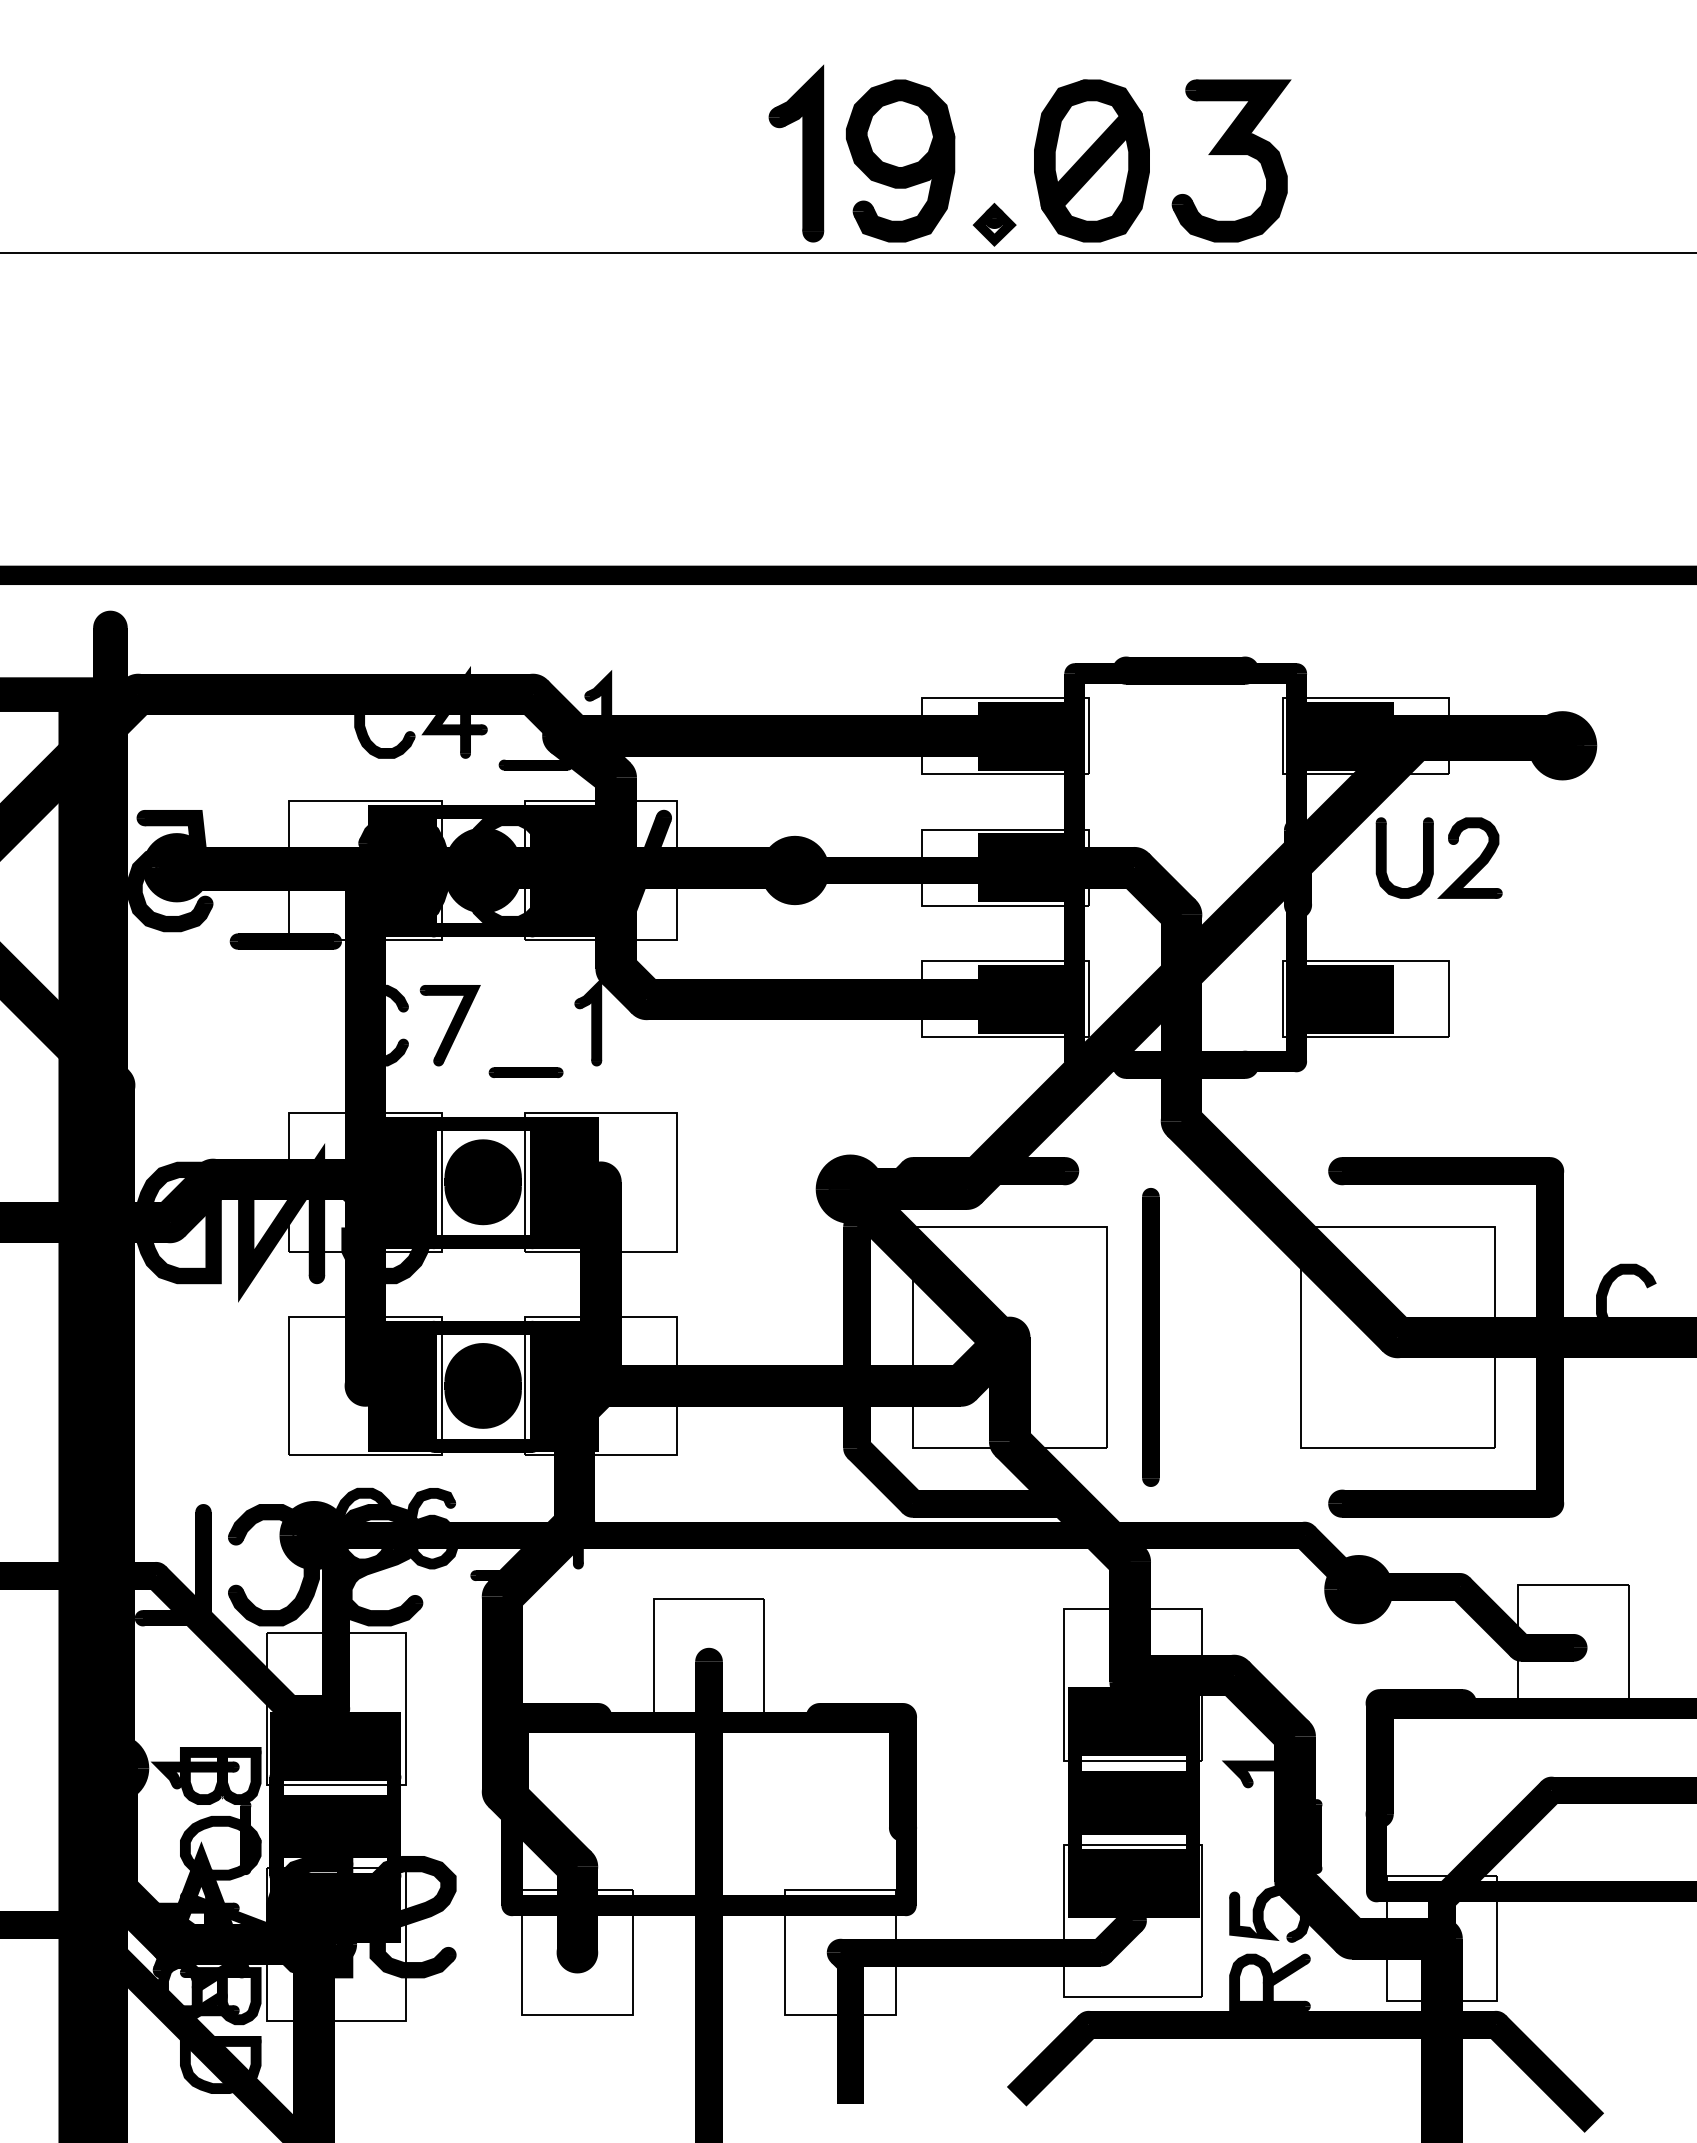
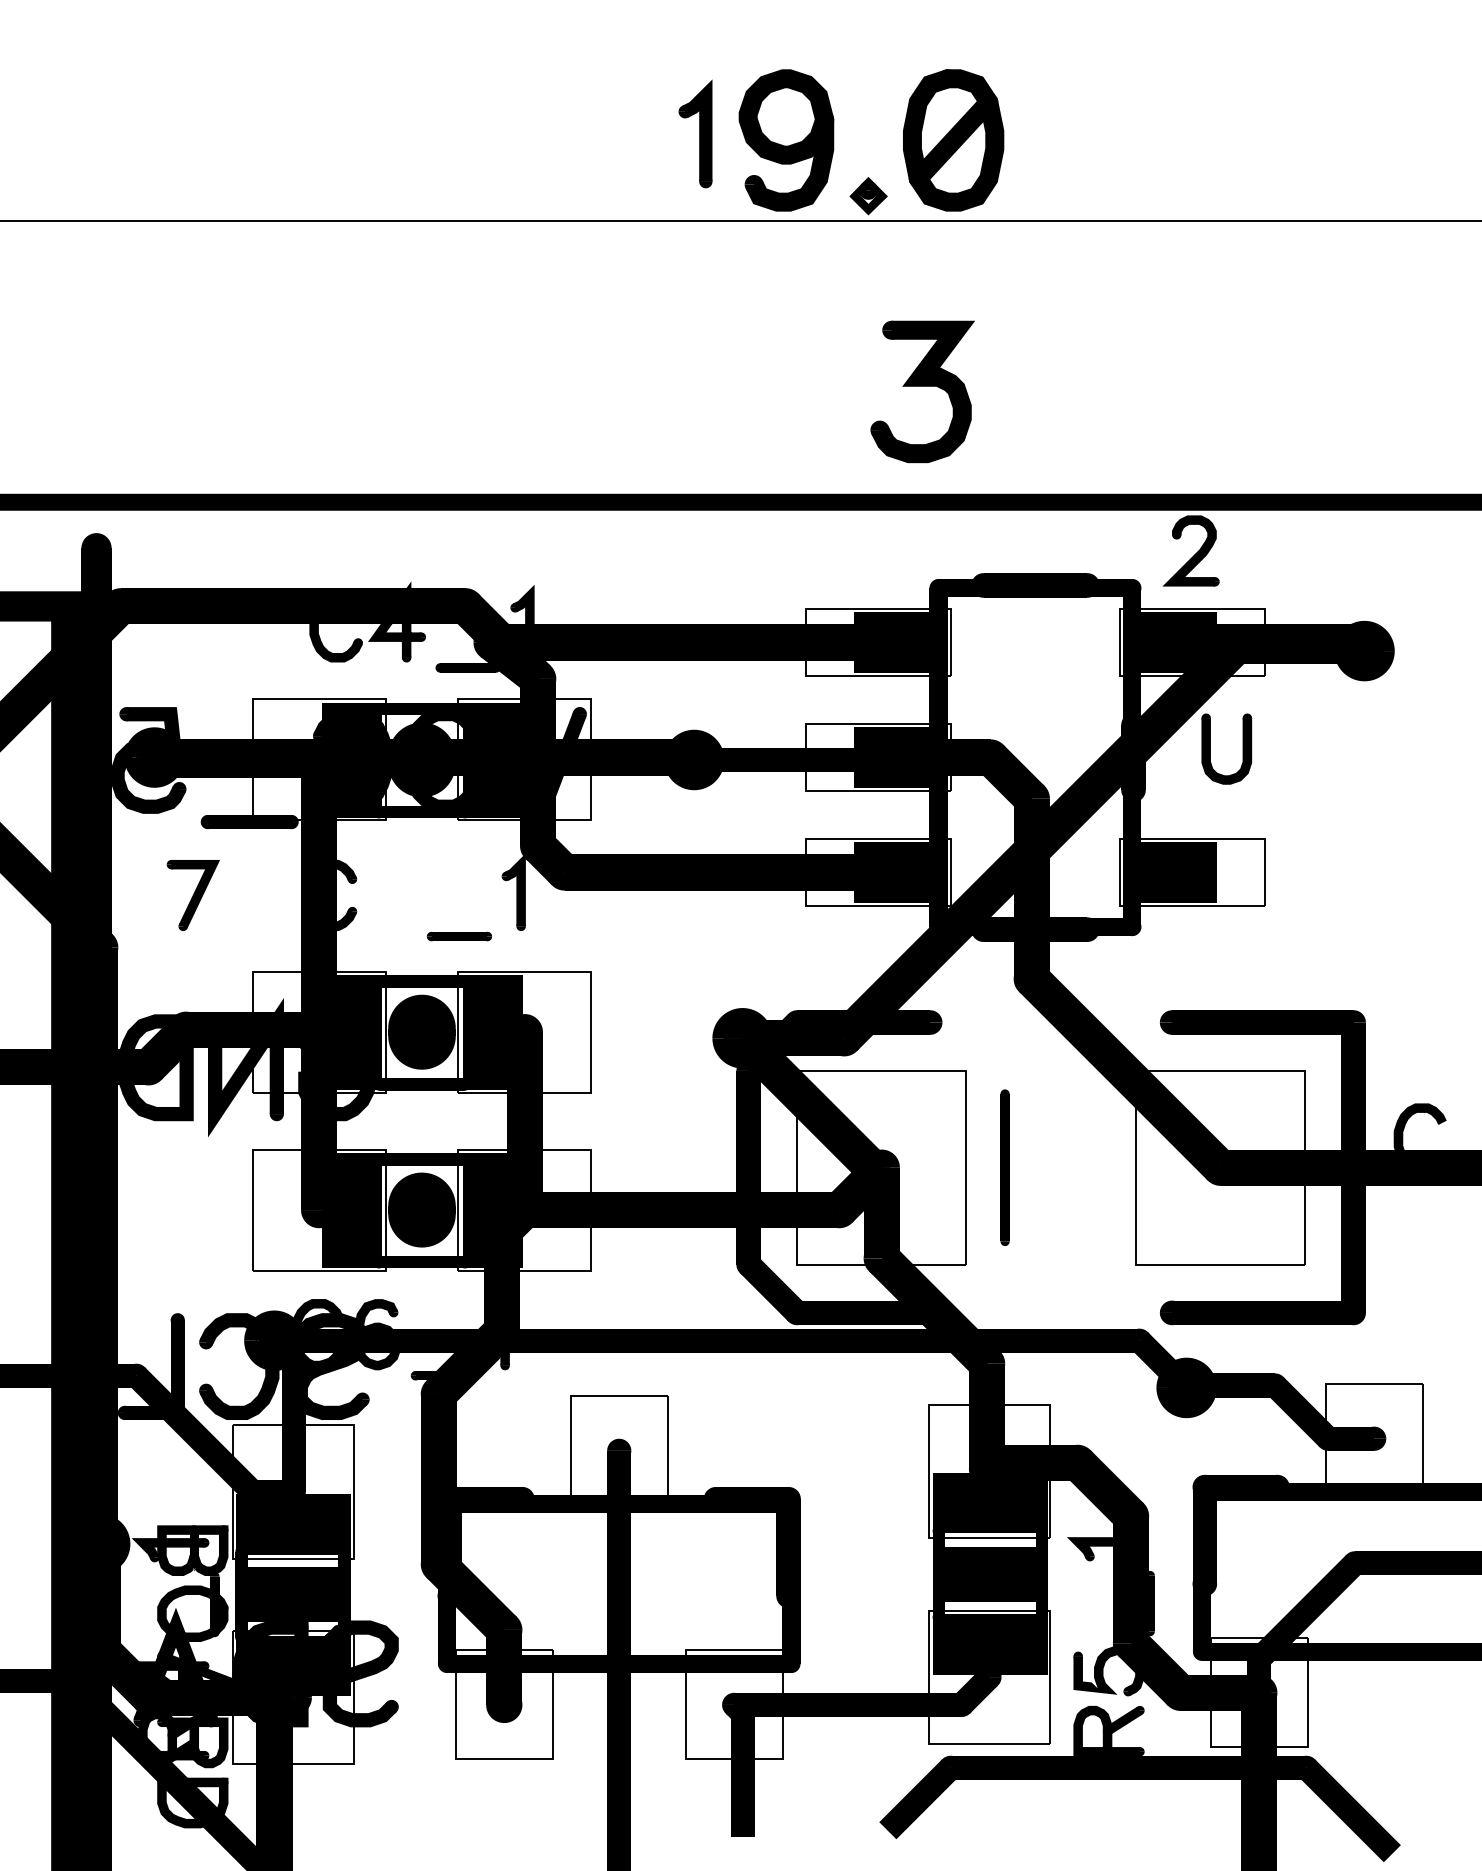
part: (796, 153) -> (695, 133), size x0.7
part: (1231, 160) -> (922, 391), moved
part: (1474, 861) -> (1195, 553), moved
part: (449, 1025) -> (192, 895), moved
part: (1150, 1337) -> (1004, 1167), size x0.6

